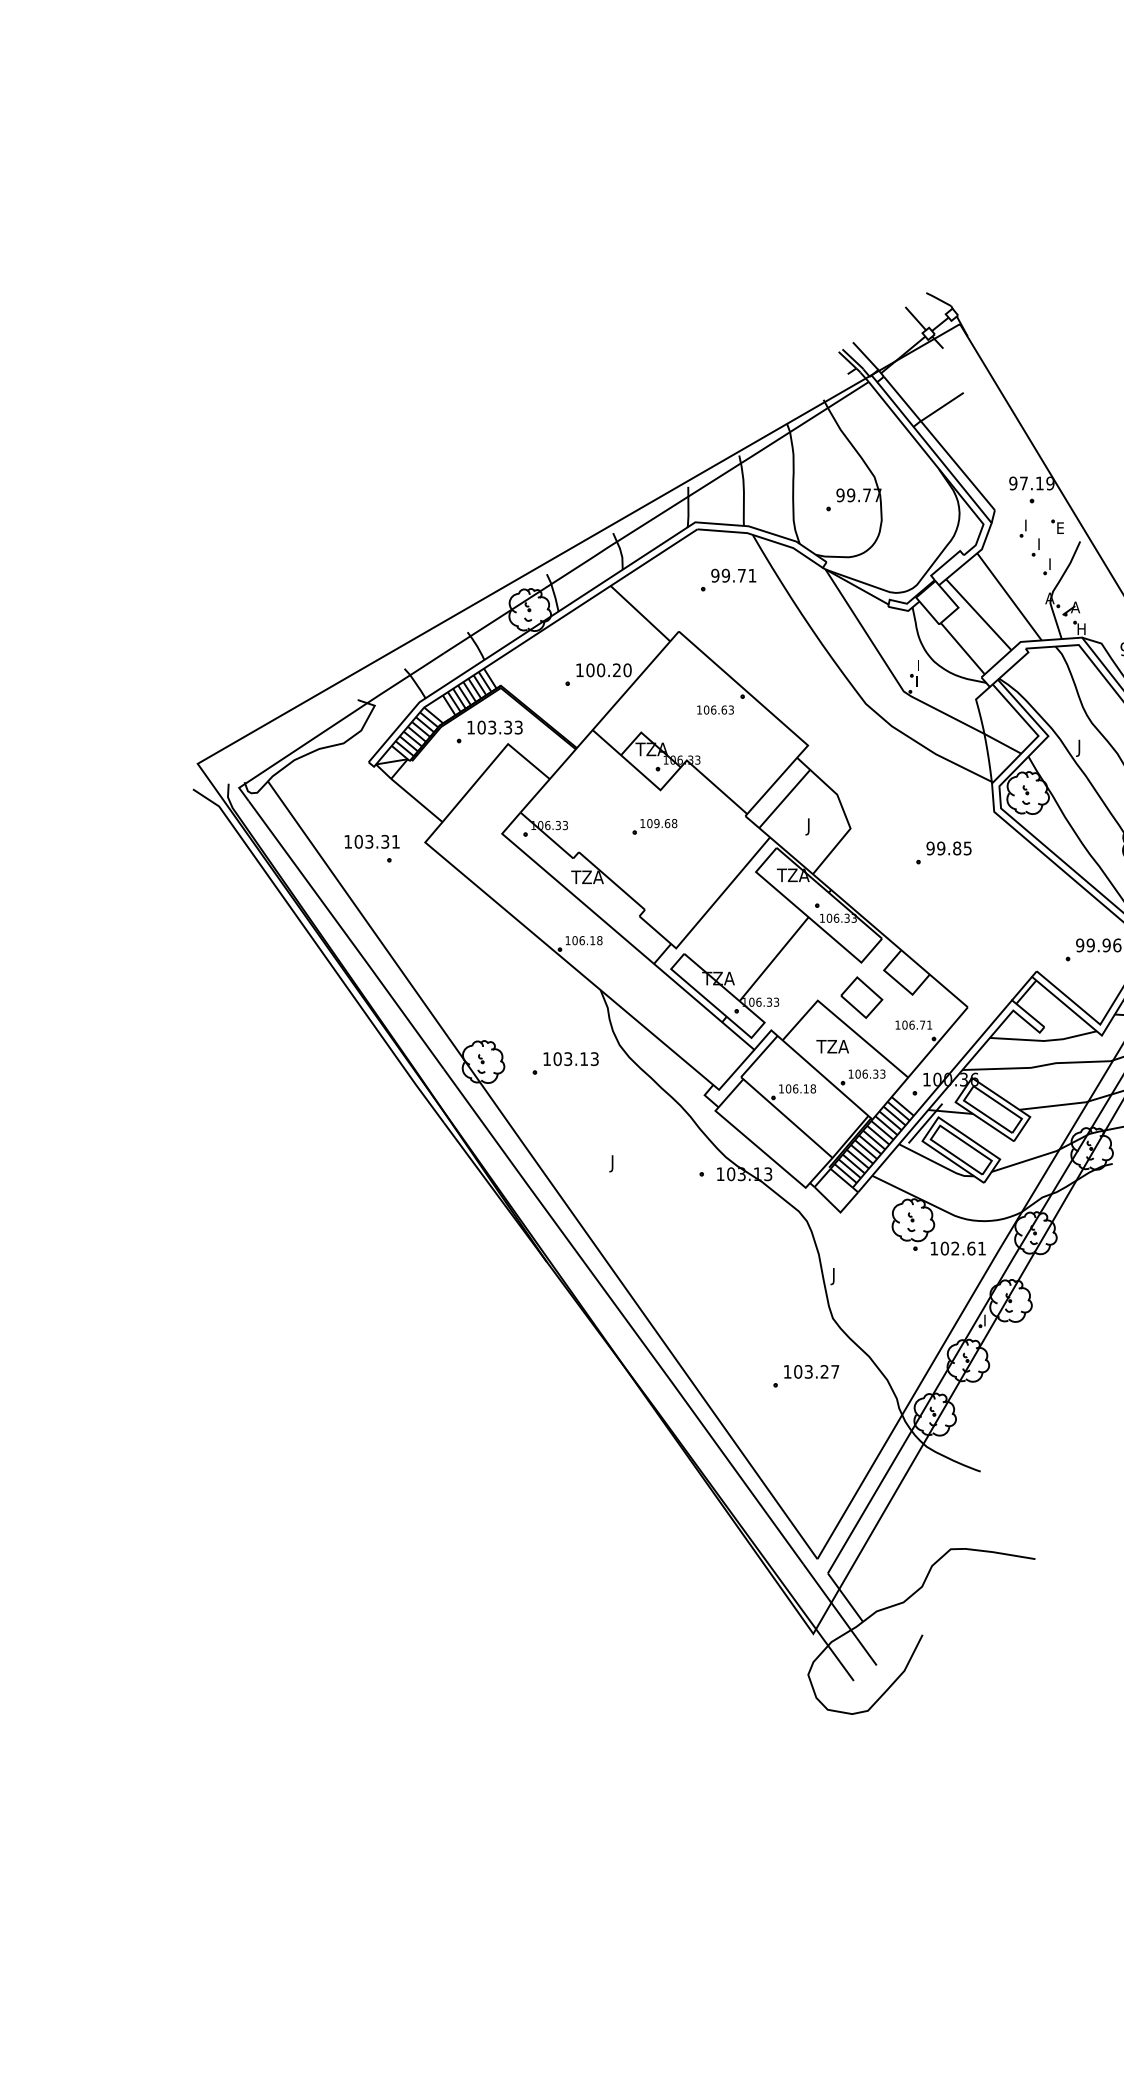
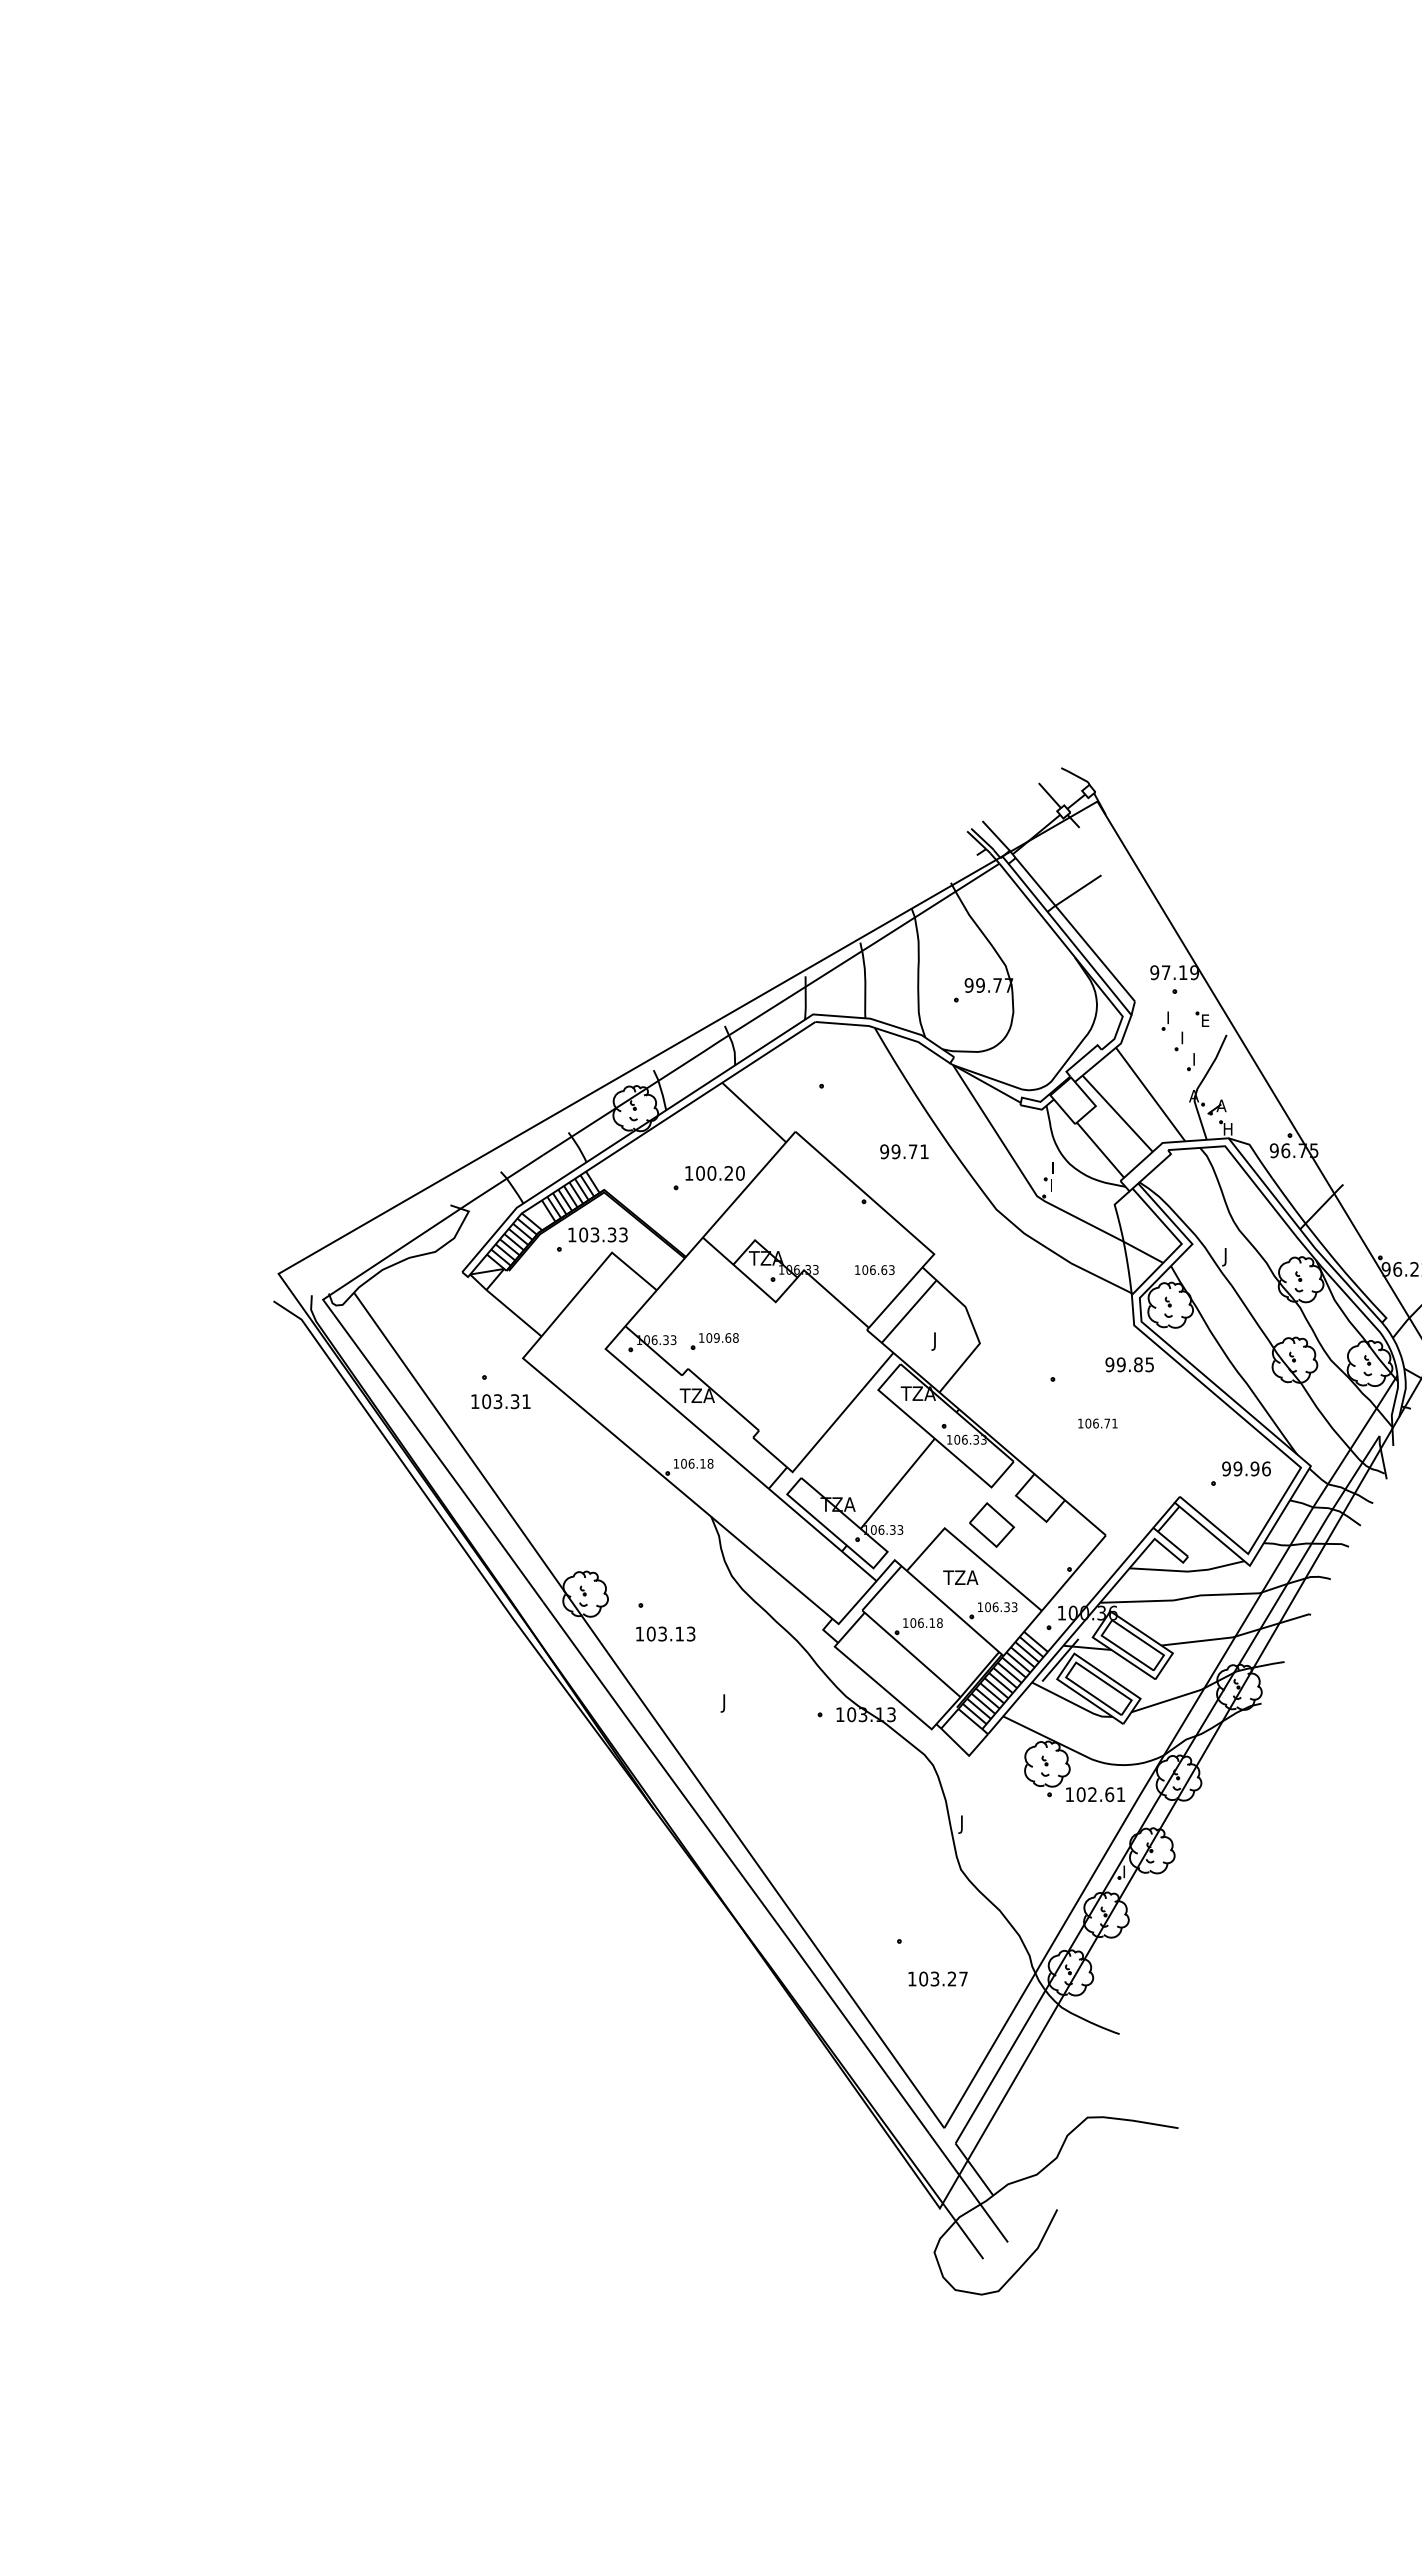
text: (733, 575) -> (904, 1151), moved
text: (715, 709) -> (874, 1269), moved
part: (654, 826) -> (714, 1341), moved
text: (371, 841) -> (500, 1401), moved
text: (948, 848) -> (1129, 1364), moved
text: (913, 1025) -> (1097, 1423), moved
text: (570, 1058) -> (665, 1633), moved
text: (811, 1371) -> (937, 1978), moved

